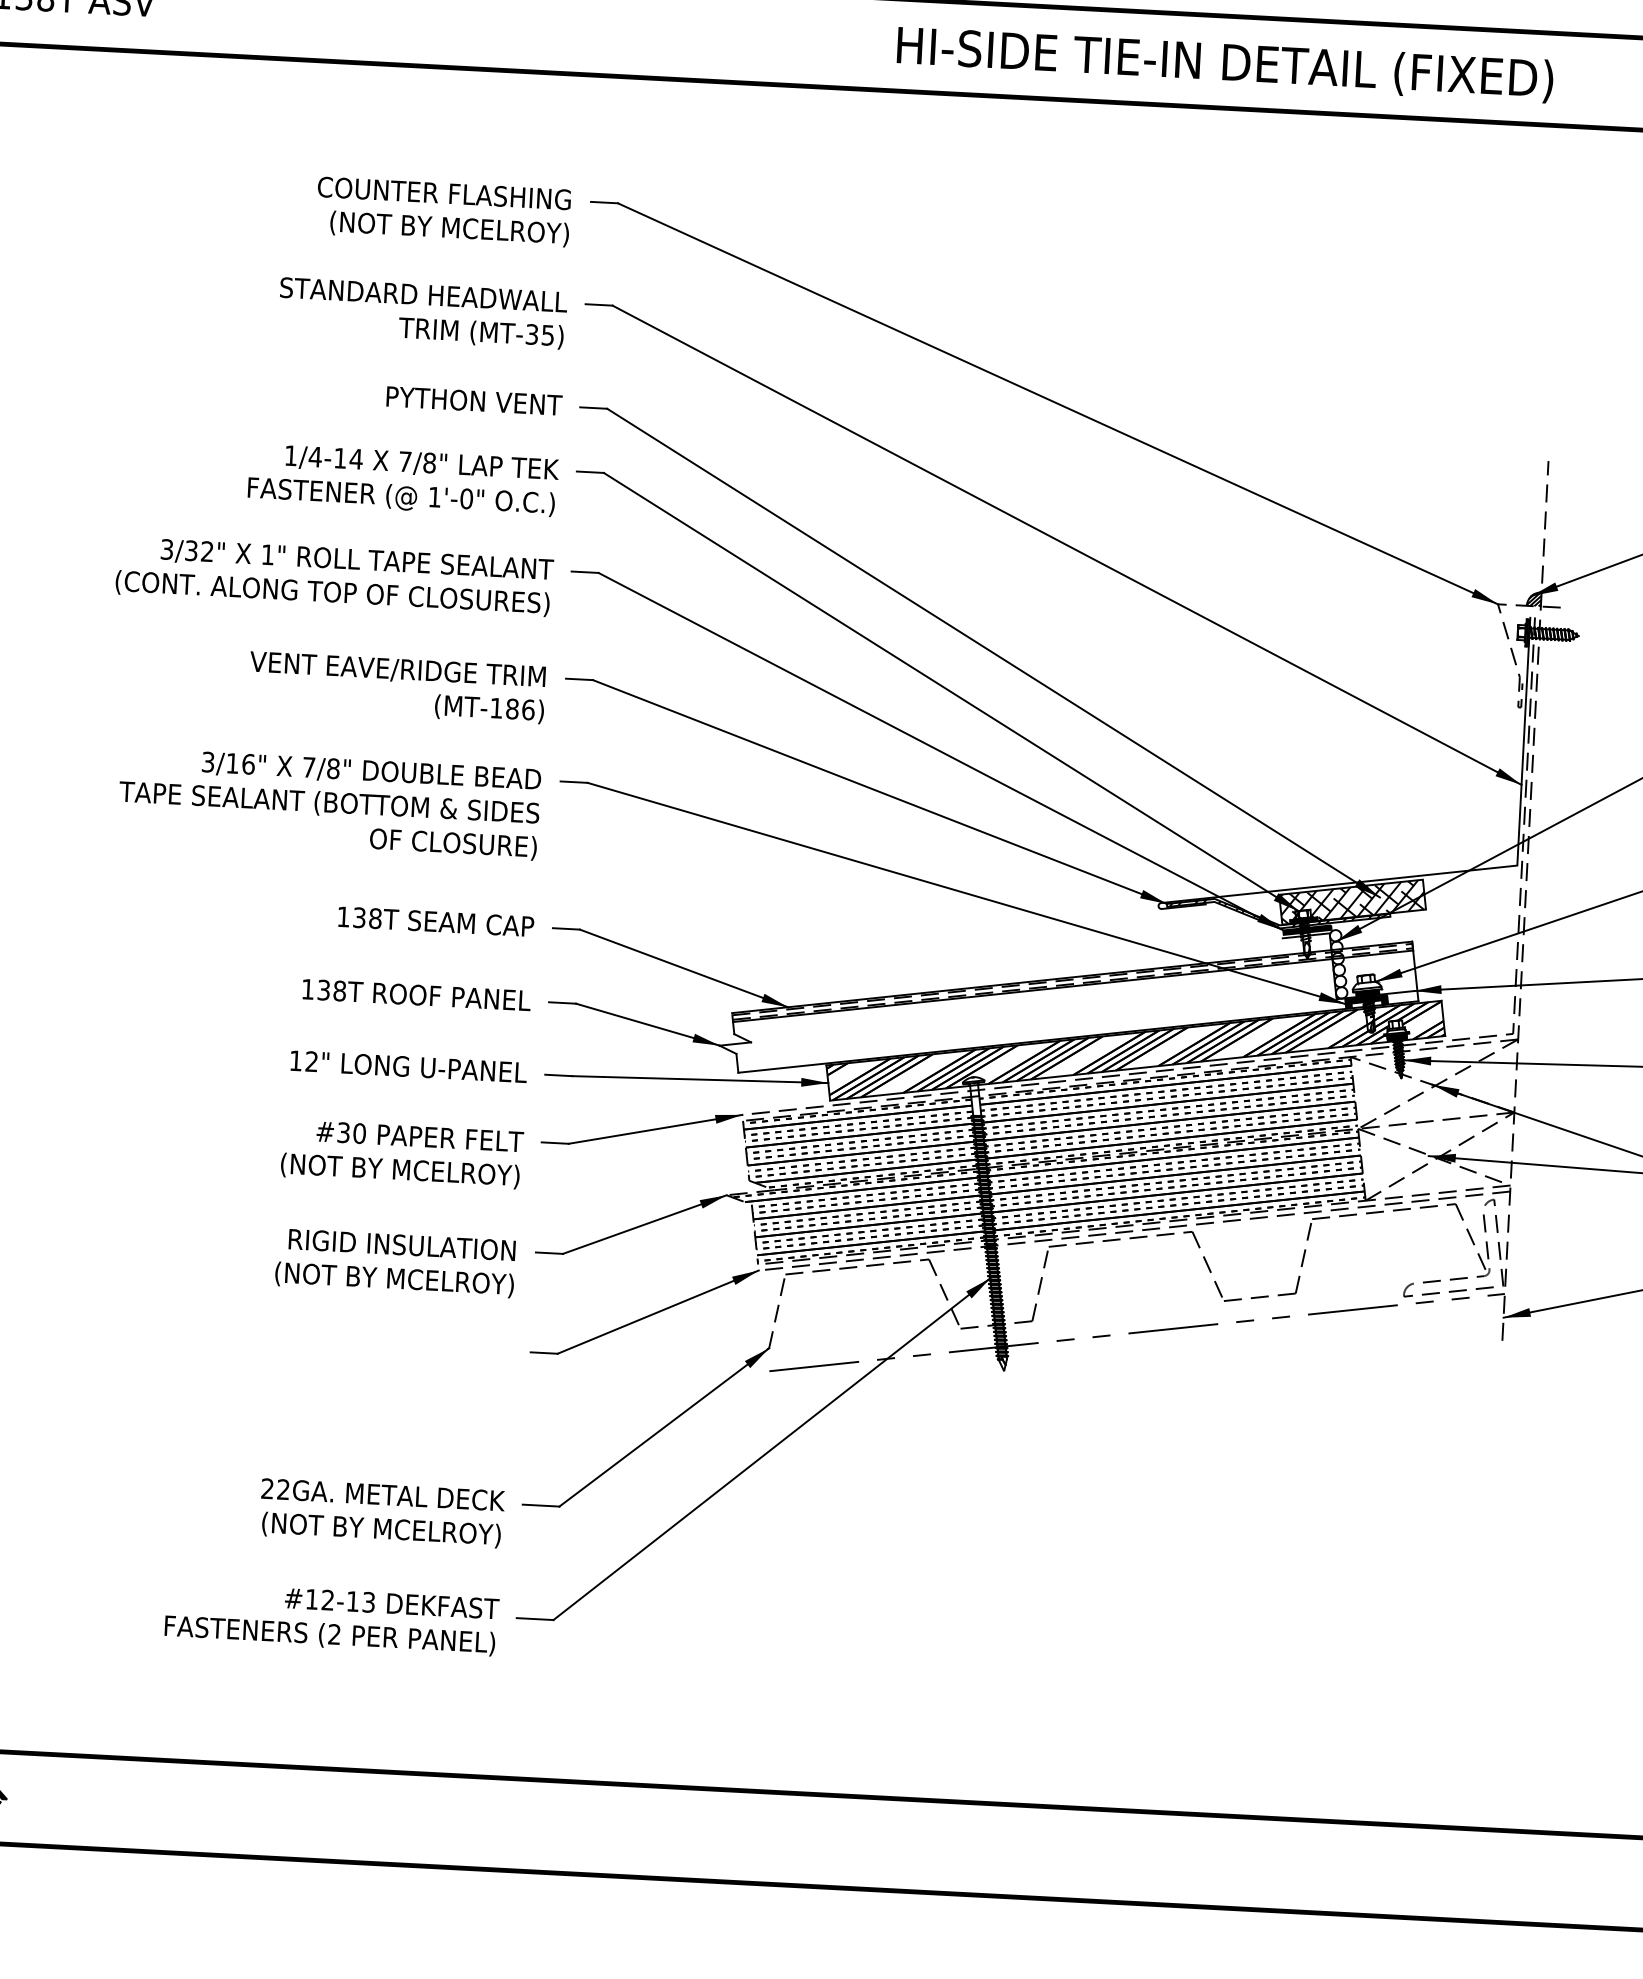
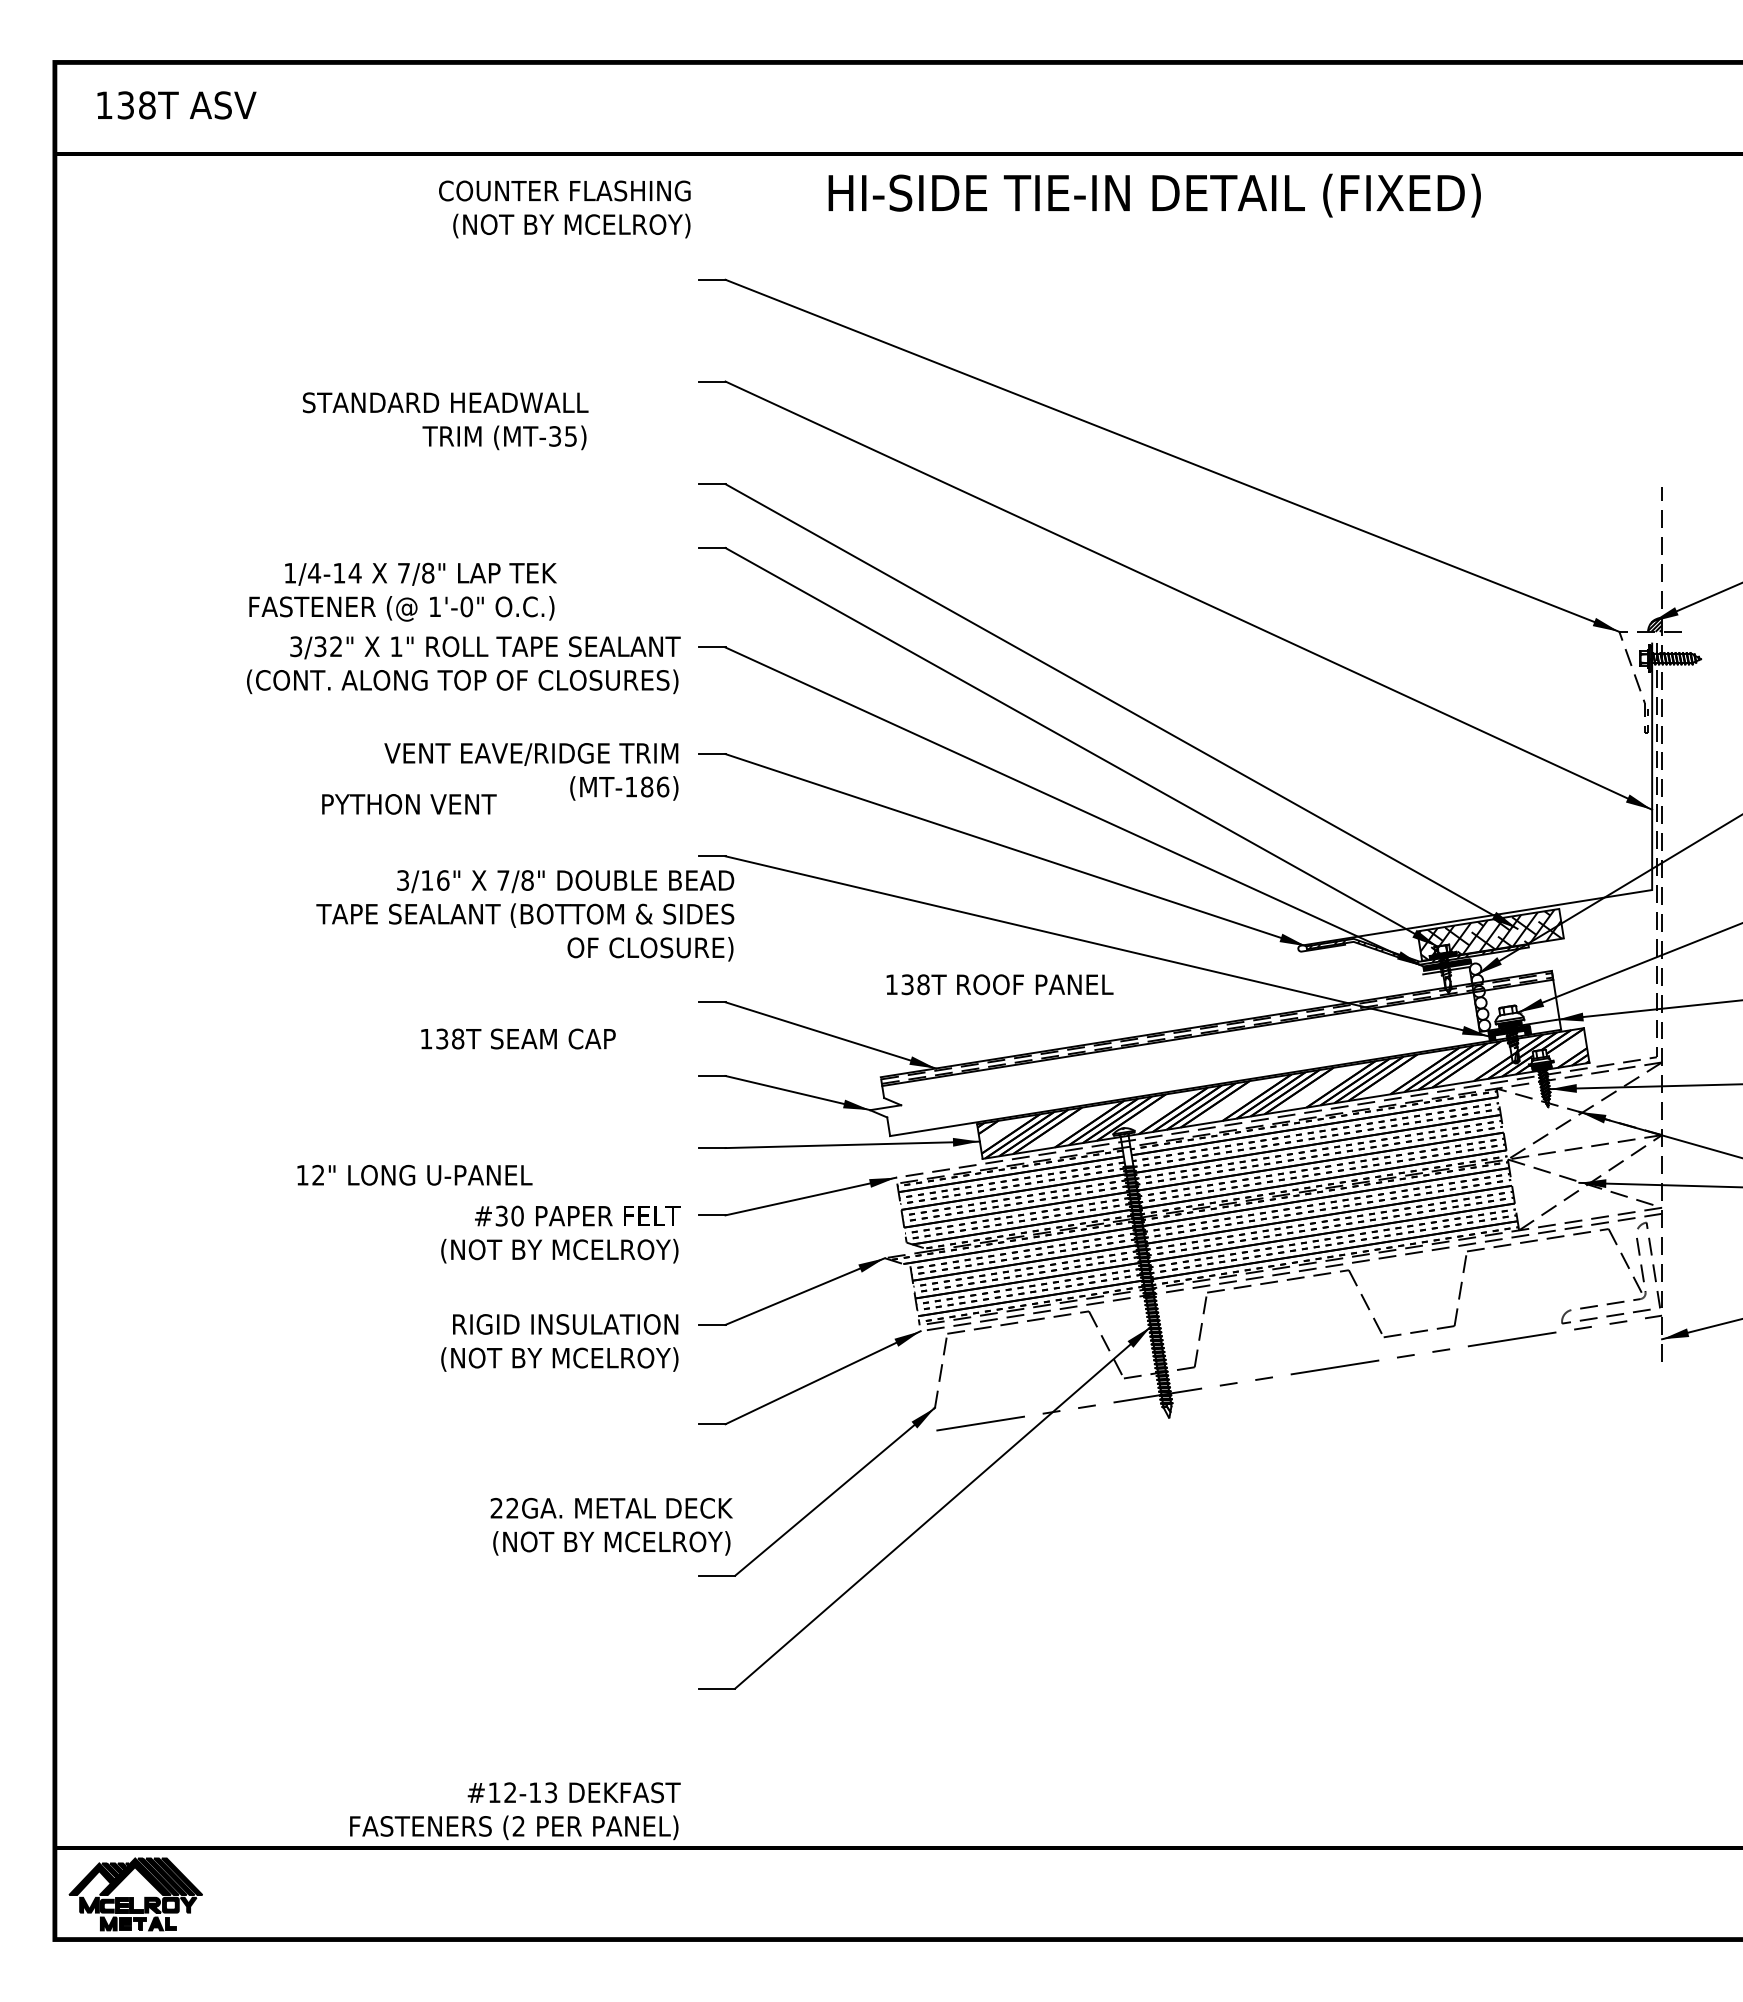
text: (1225, 64) -> (1154, 195), moved
text: (443, 212) -> (564, 209), moved
text: (422, 313) -> (445, 421), moved
text: (474, 401) -> (409, 804), moved
text: (402, 480) -> (402, 591), moved
text: (329, 803) -> (525, 915), moved
text: (436, 921) -> (518, 1038), moved
text: (416, 994) -> (999, 984), moved
text: (408, 1065) -> (414, 1174), moved
text: (382, 1513) -> (611, 1526), moved
text: (332, 1619) -> (515, 1811), moved

